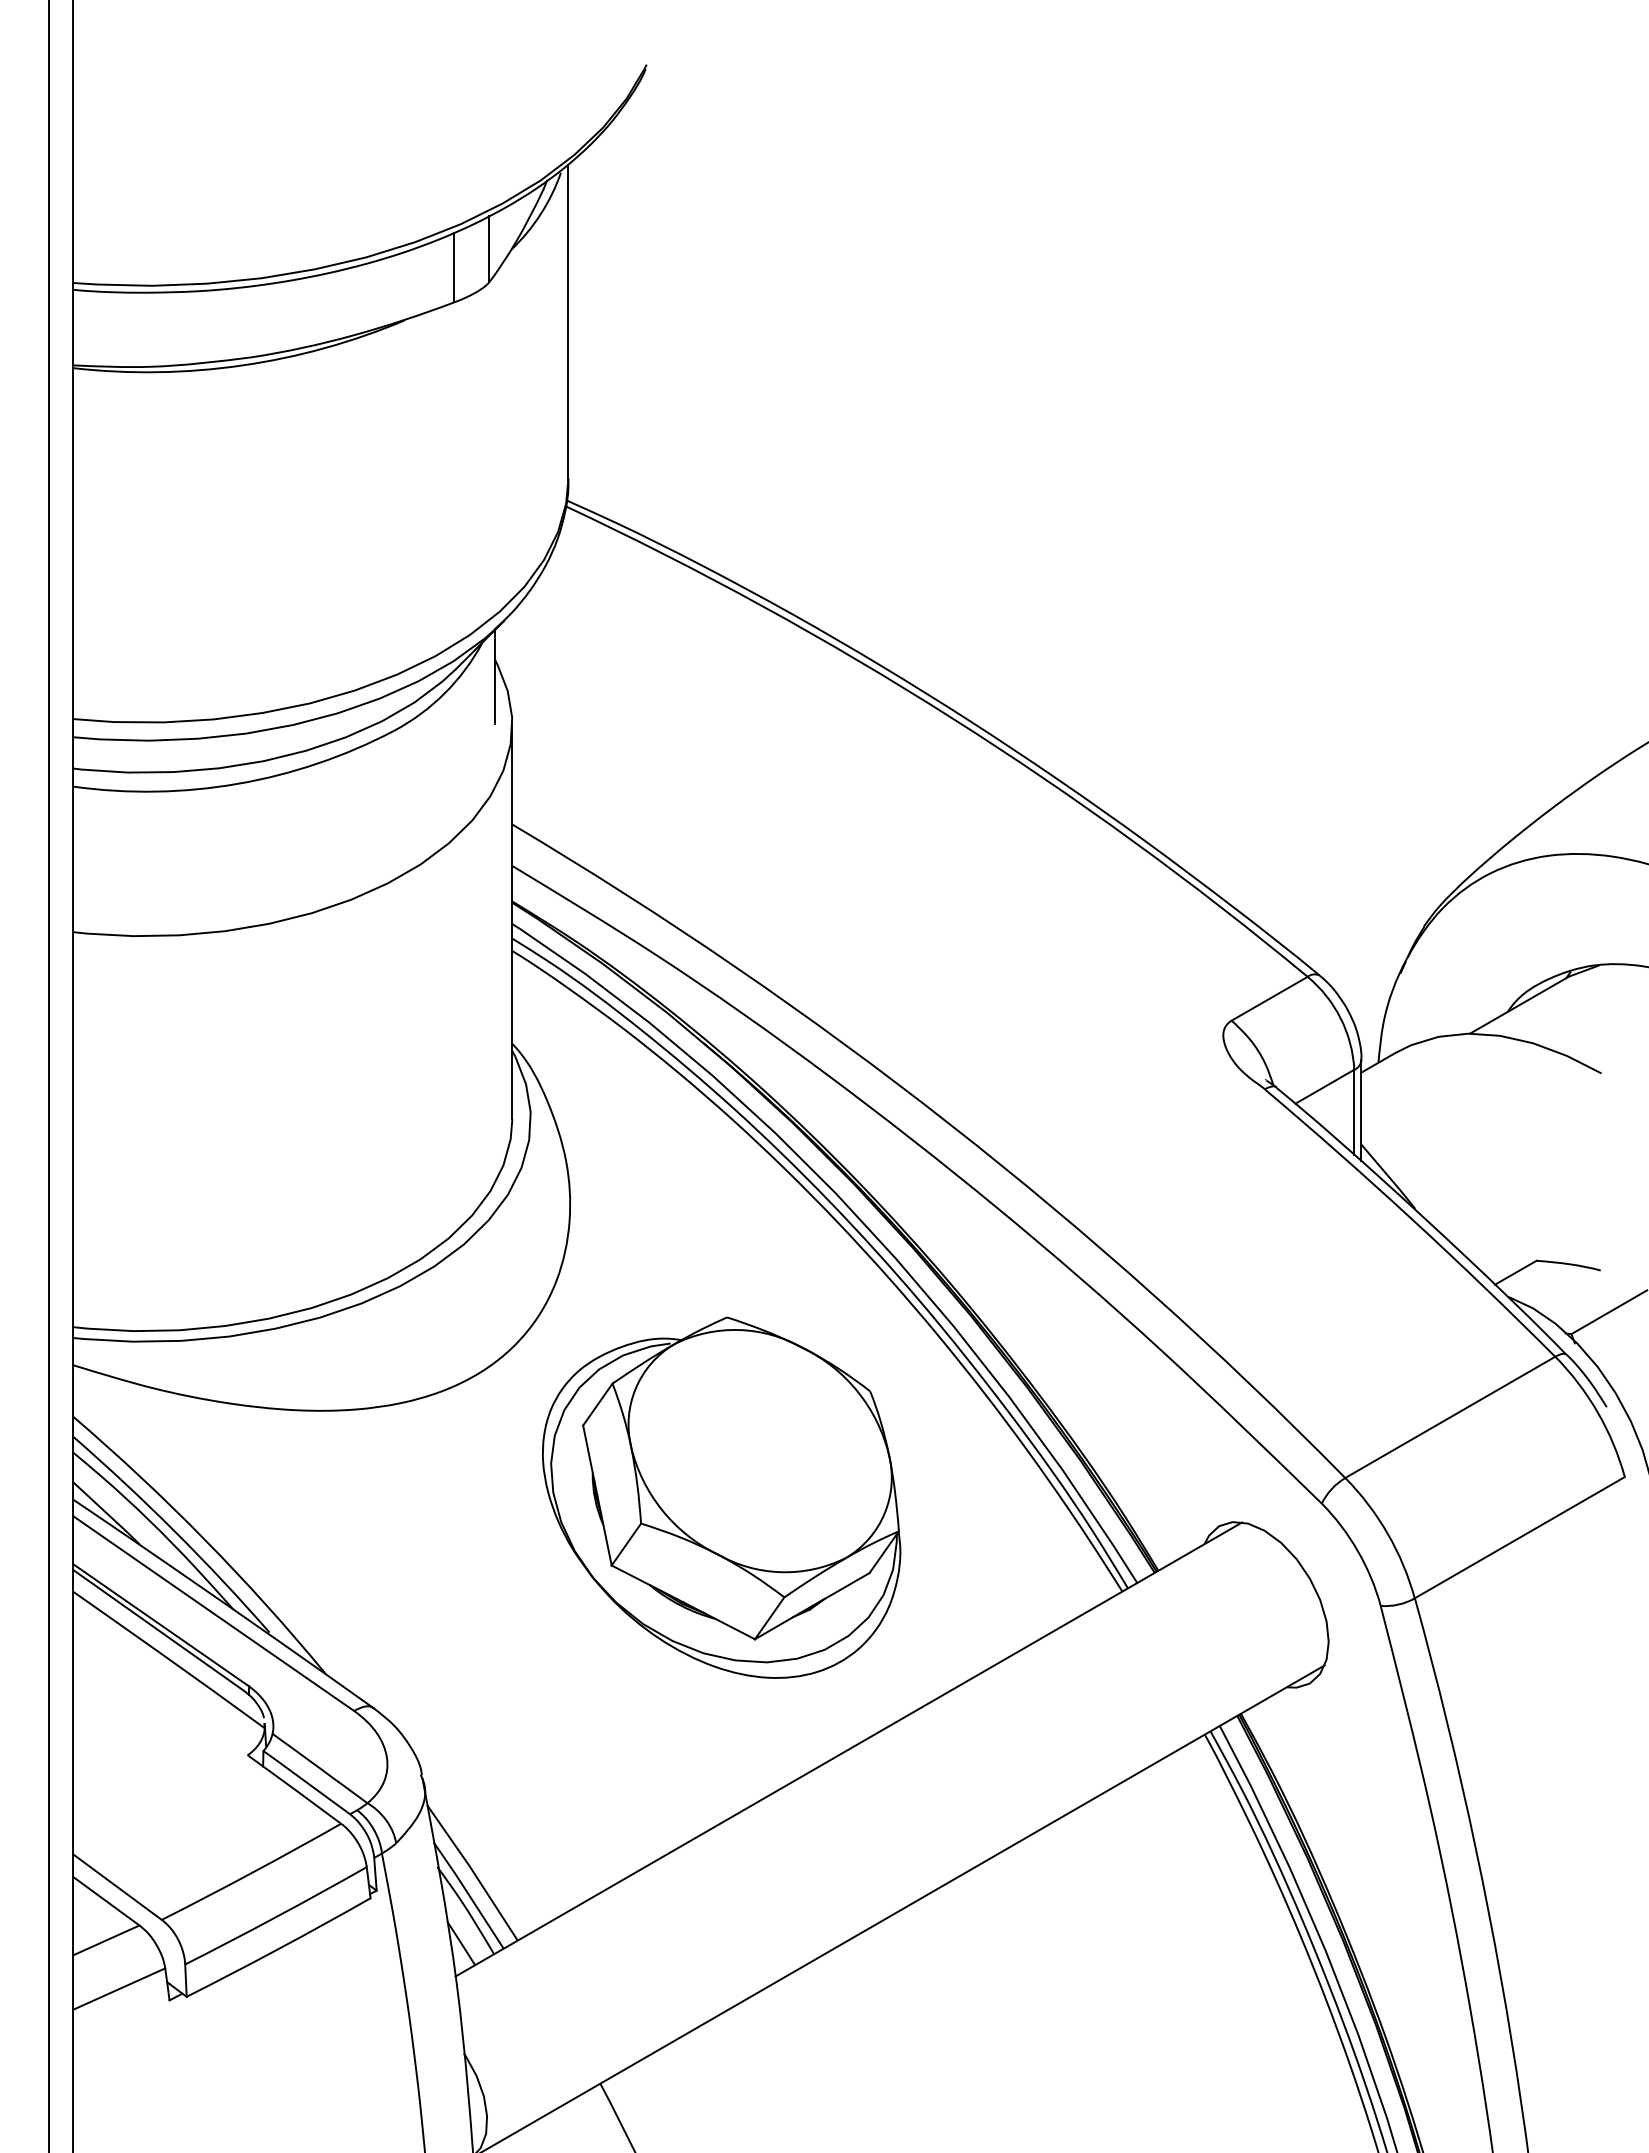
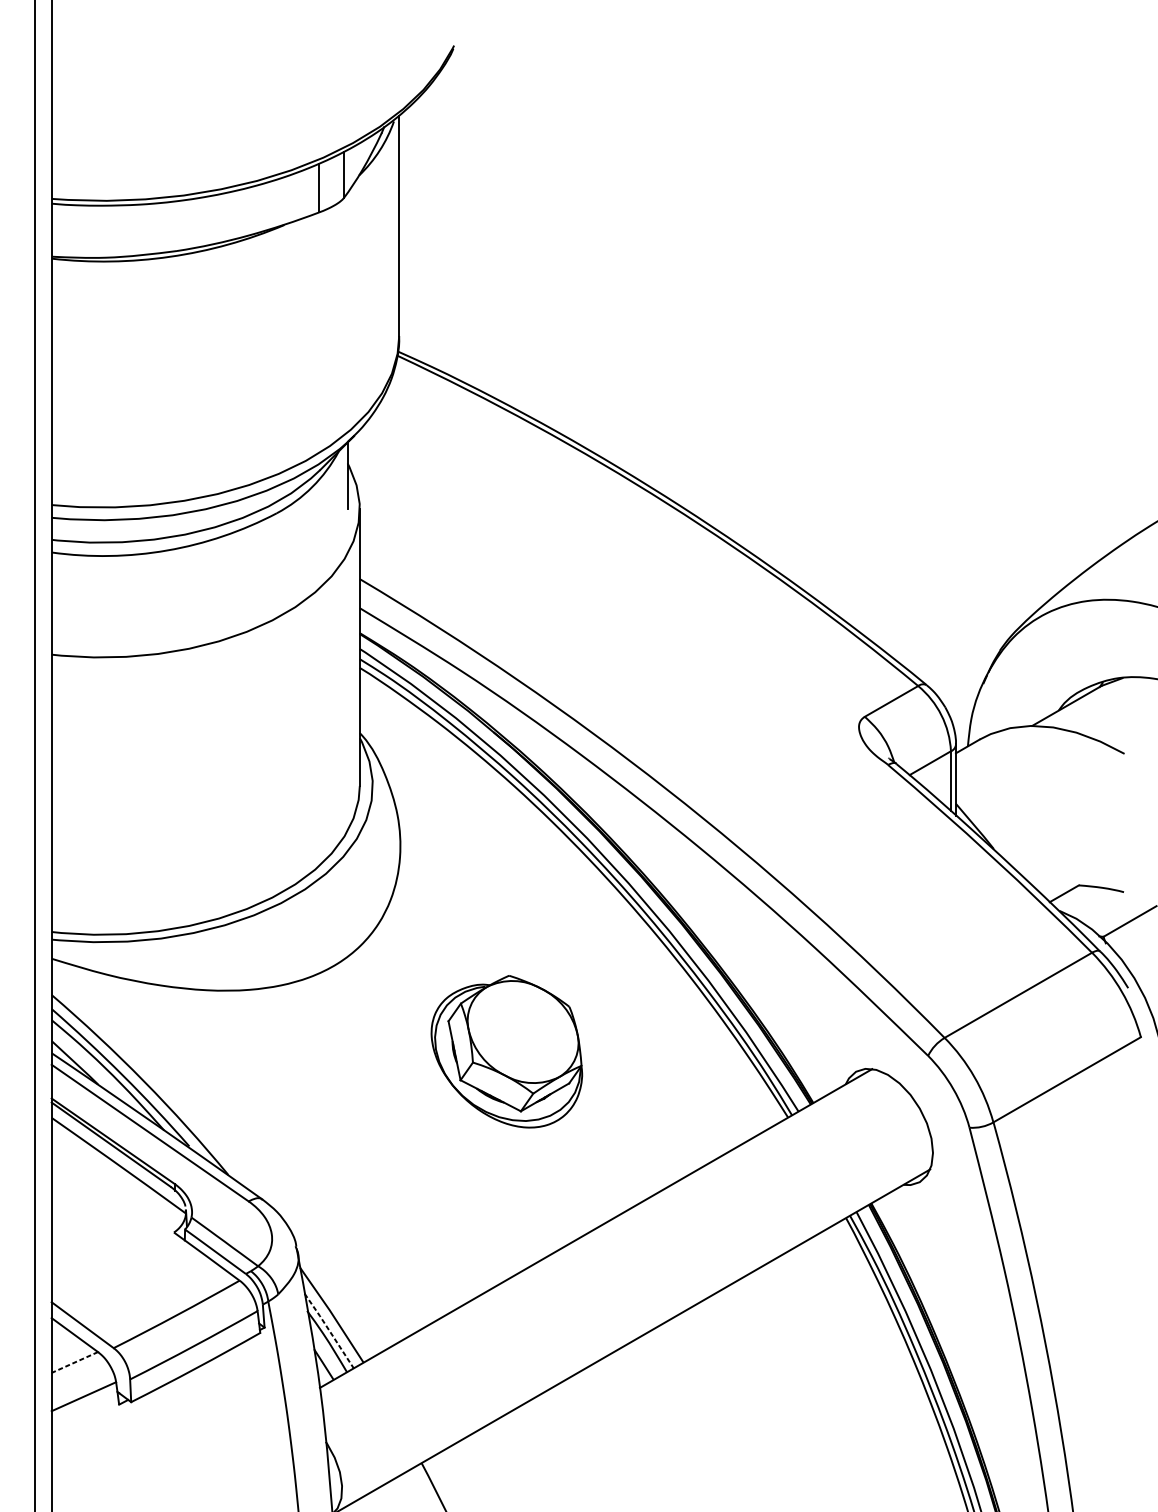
part: (721, 1497) -> (506, 1051), size x0.6
line: (468, 1894) -> (329, 1330), solid -> dashed
line: (106, 1940) -> (74, 1362), solid -> dashed

